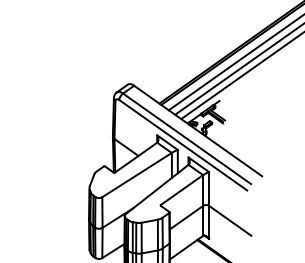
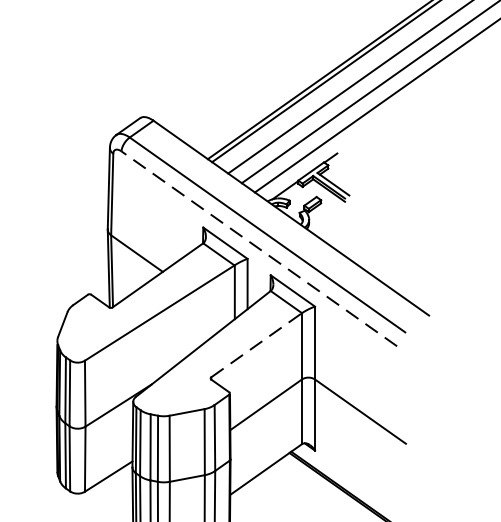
line: (182, 144) -> (257, 247), solid -> dashed
line: (182, 190) -> (257, 346), solid -> dashed

